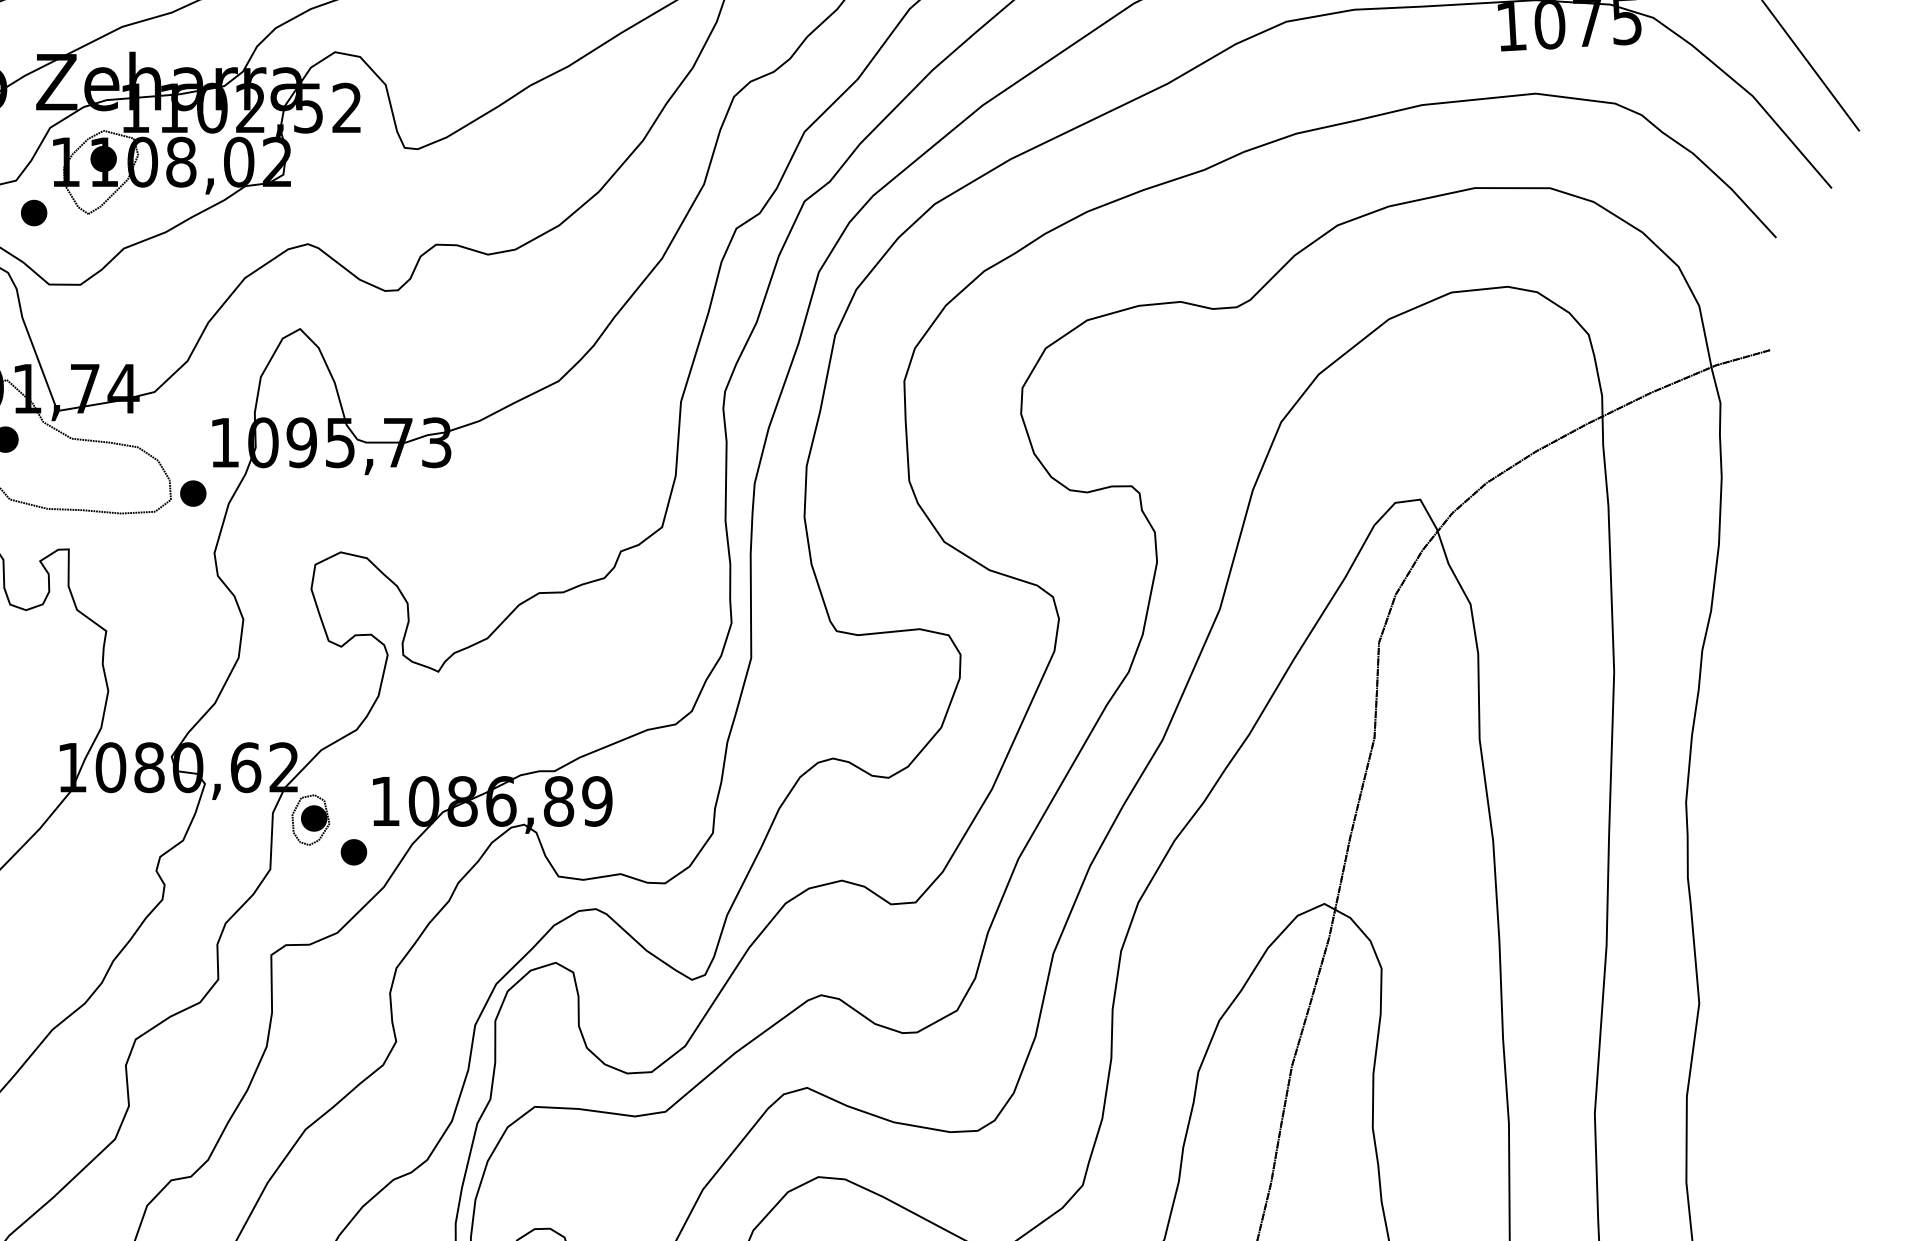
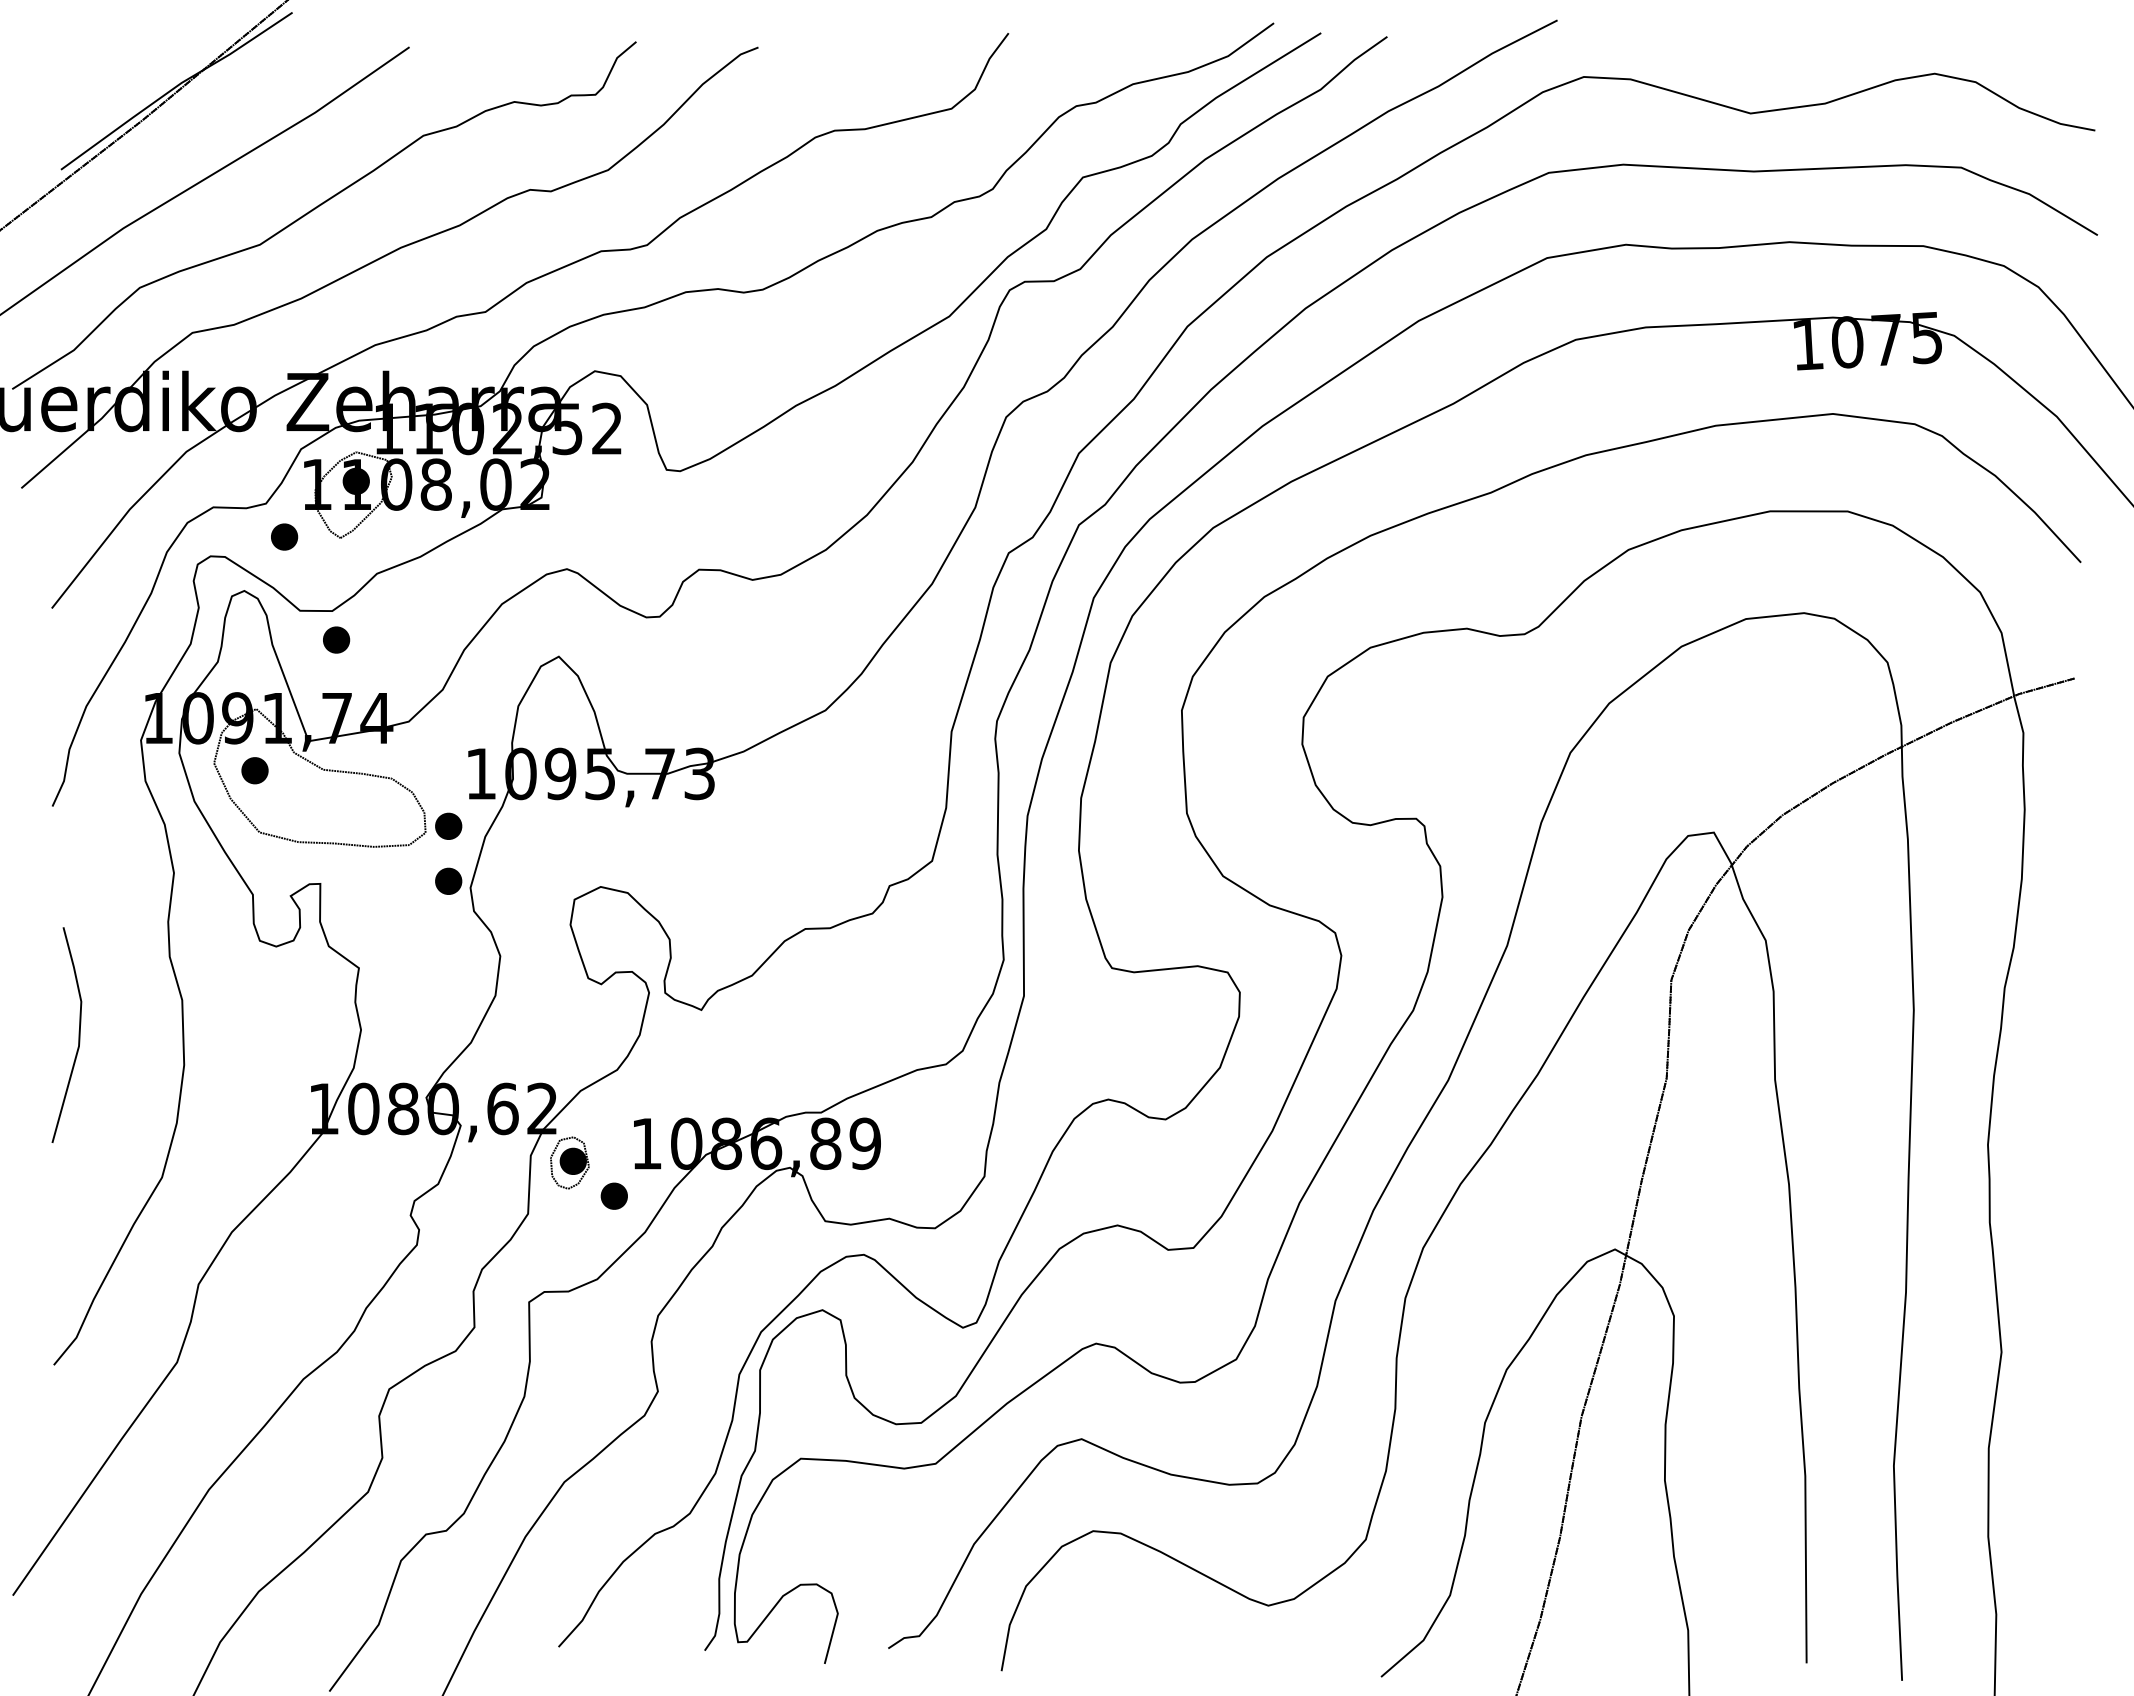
part: (84, 312) -> (336, 639), added
part: (193, 546) -> (448, 880), added

